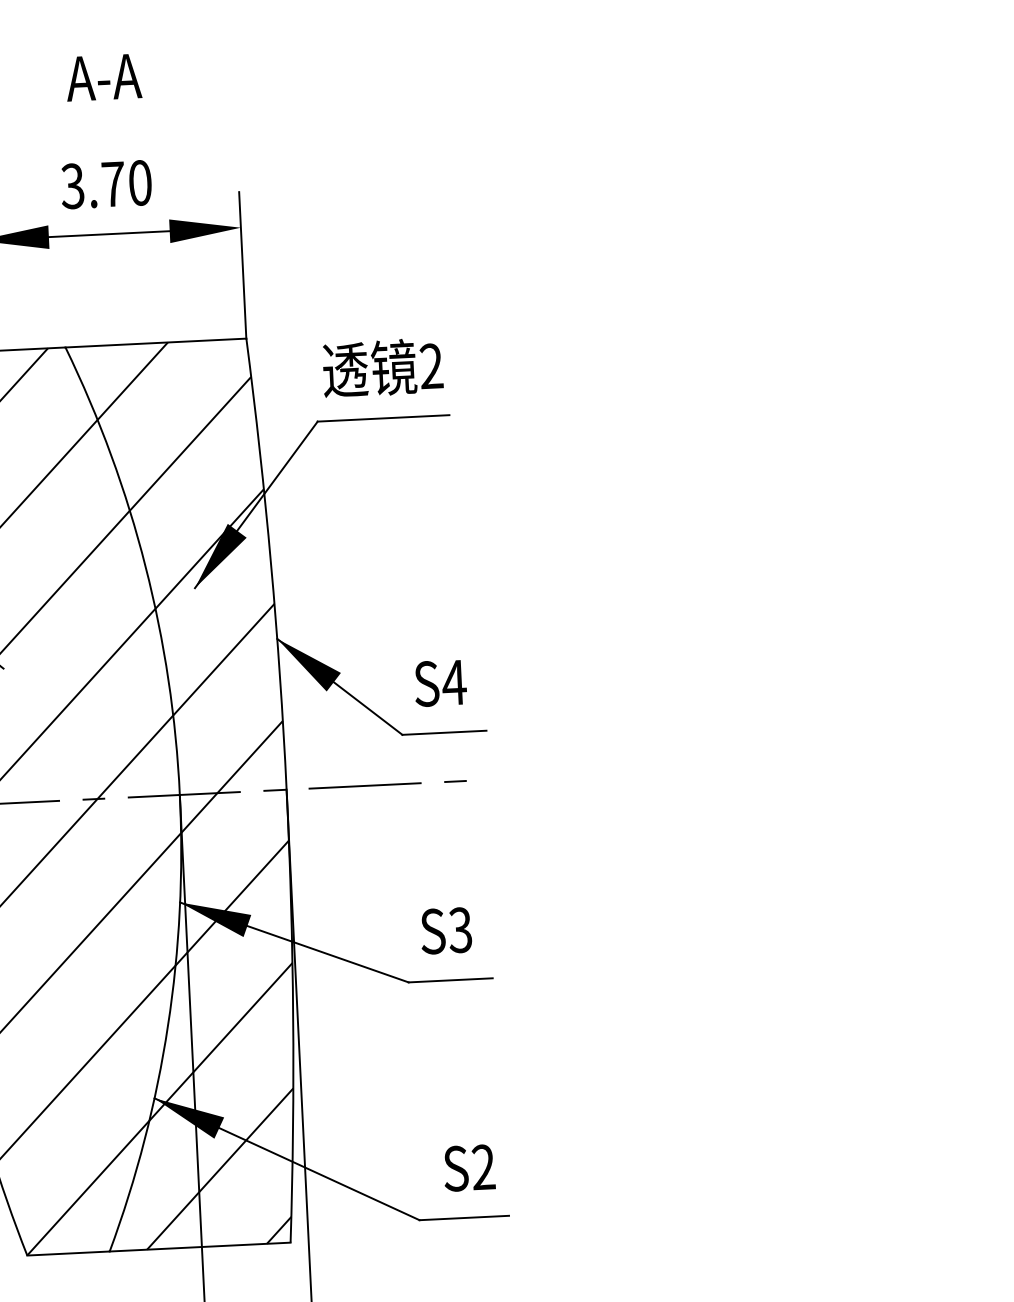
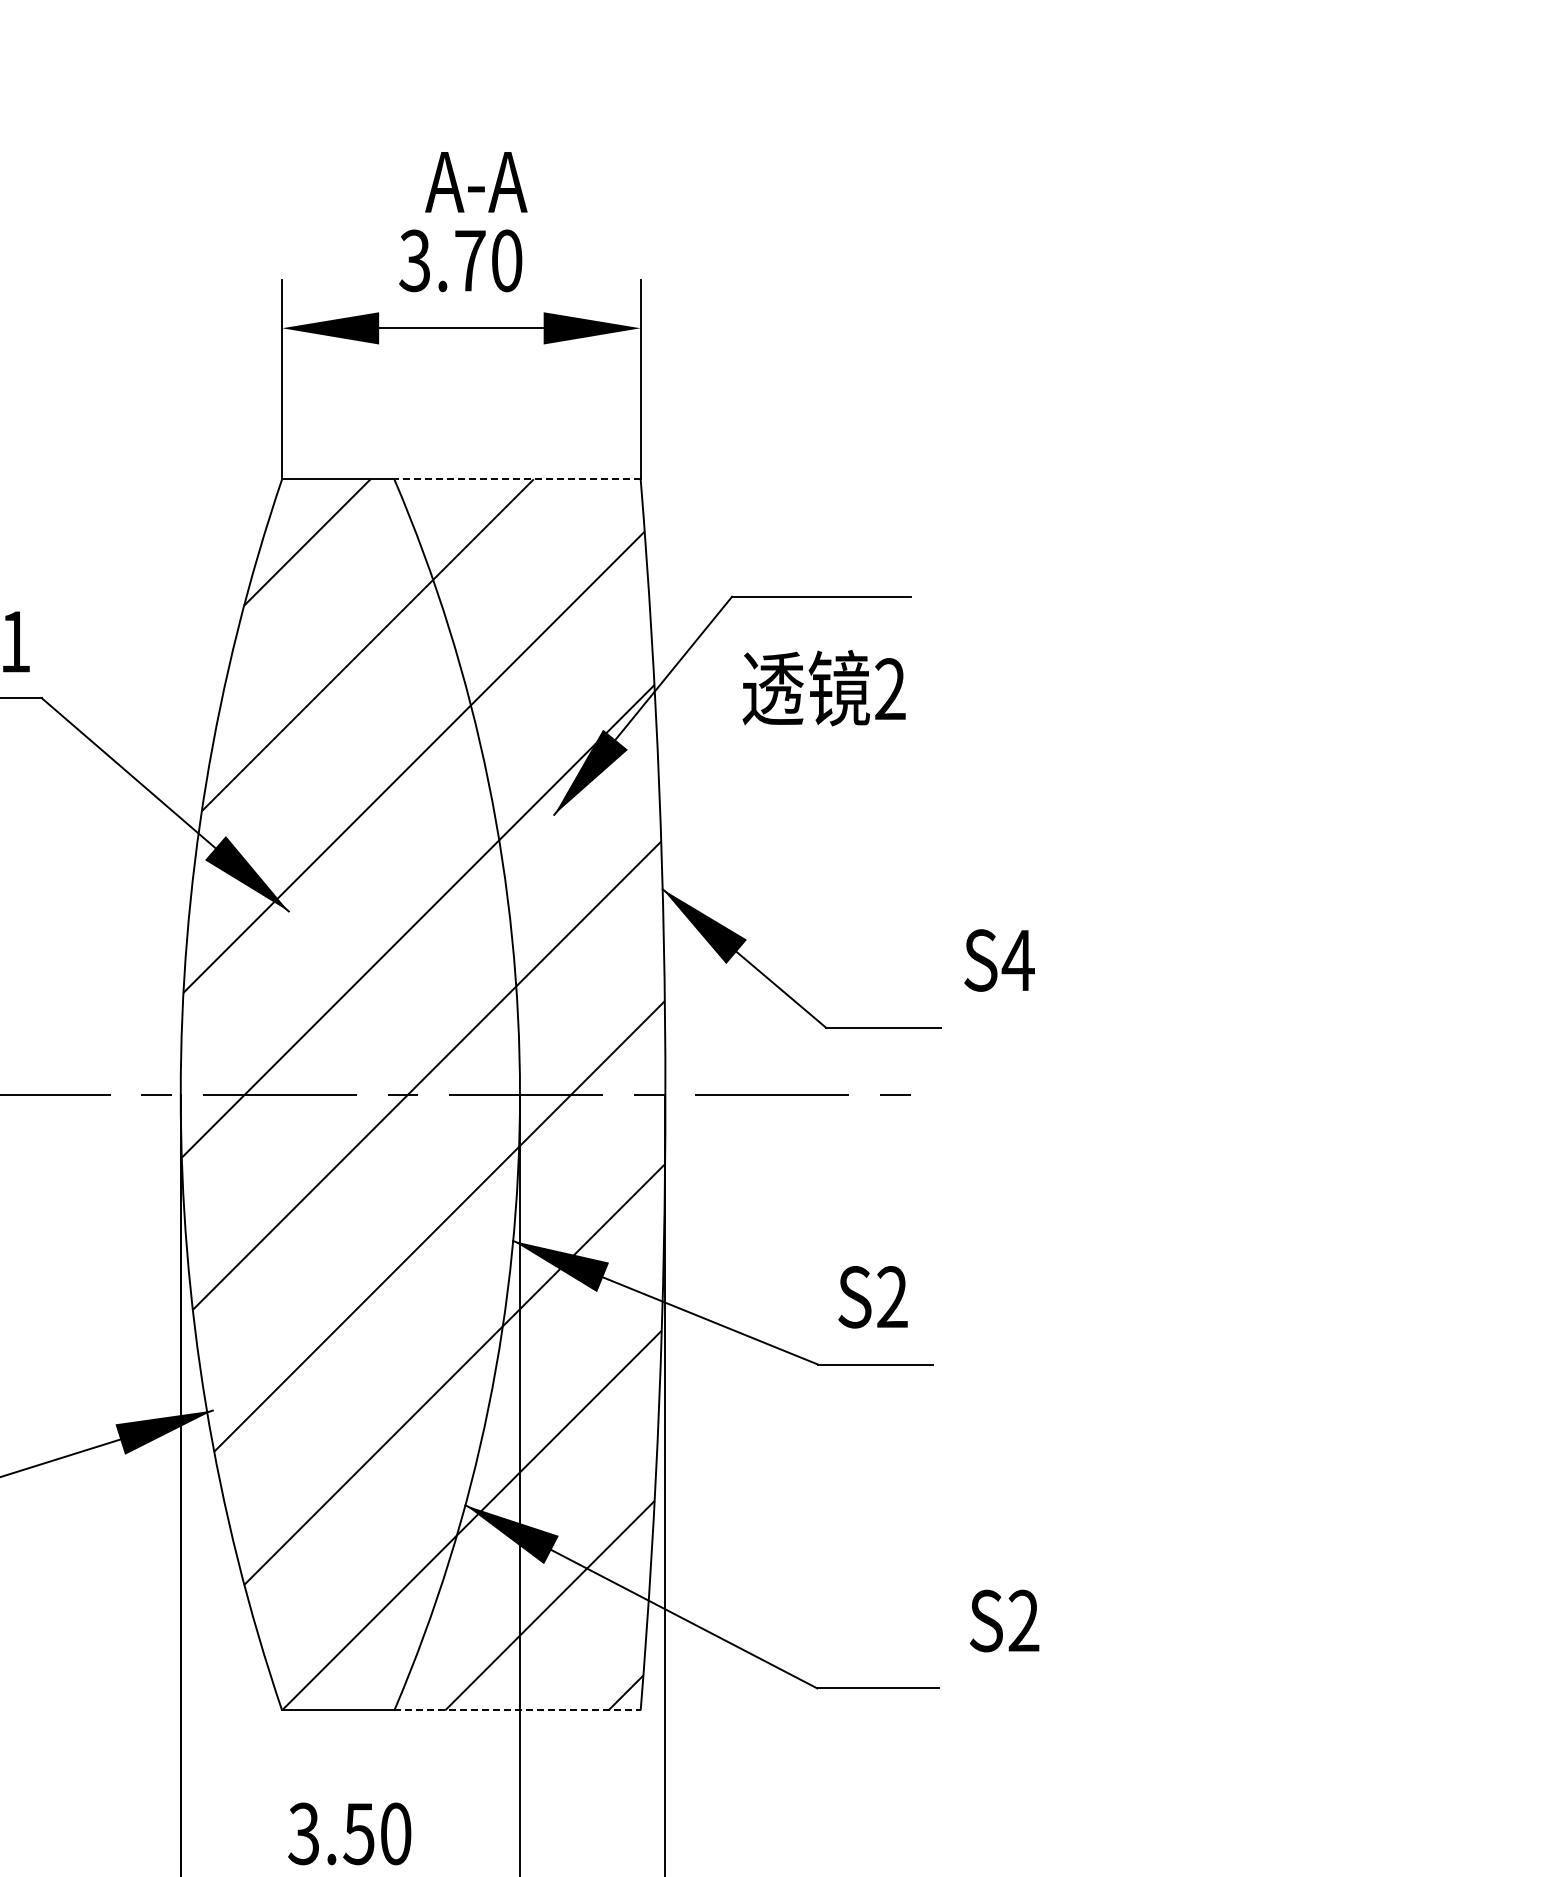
text: (103, 77) -> (476, 182), moved
line: (155, 343) -> (517, 479), solid -> dashed
text: (382, 368) -> (823, 688), moved
text: (440, 683) -> (999, 960), moved
text: (459, 930) -> (891, 1297), S3 -> S2
text: (469, 1167) -> (1004, 1620), moved
line: (200, 1247) -> (518, 1710), solid -> dashed

